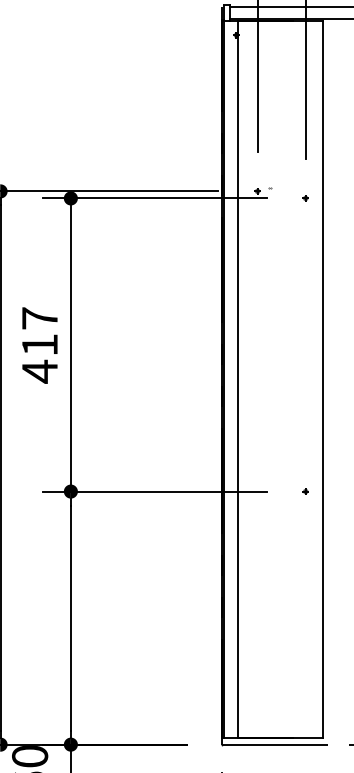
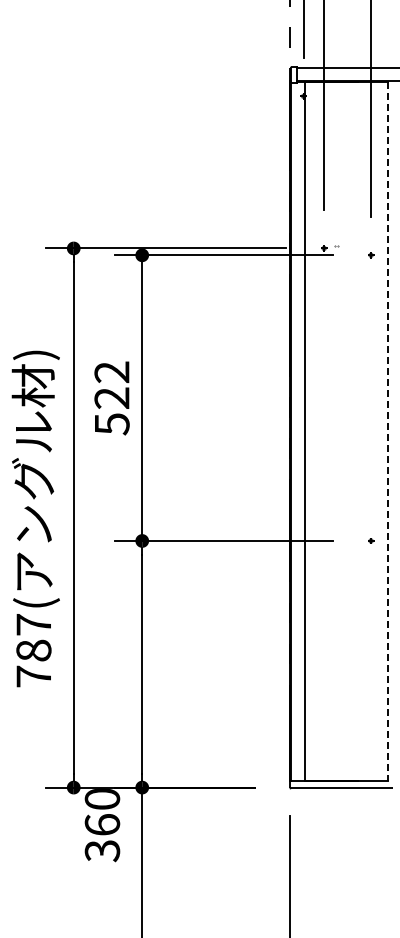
text: (39, 345) -> (111, 398), 417 -> 522
line: (322, 379) -> (387, 431), solid -> dashed

